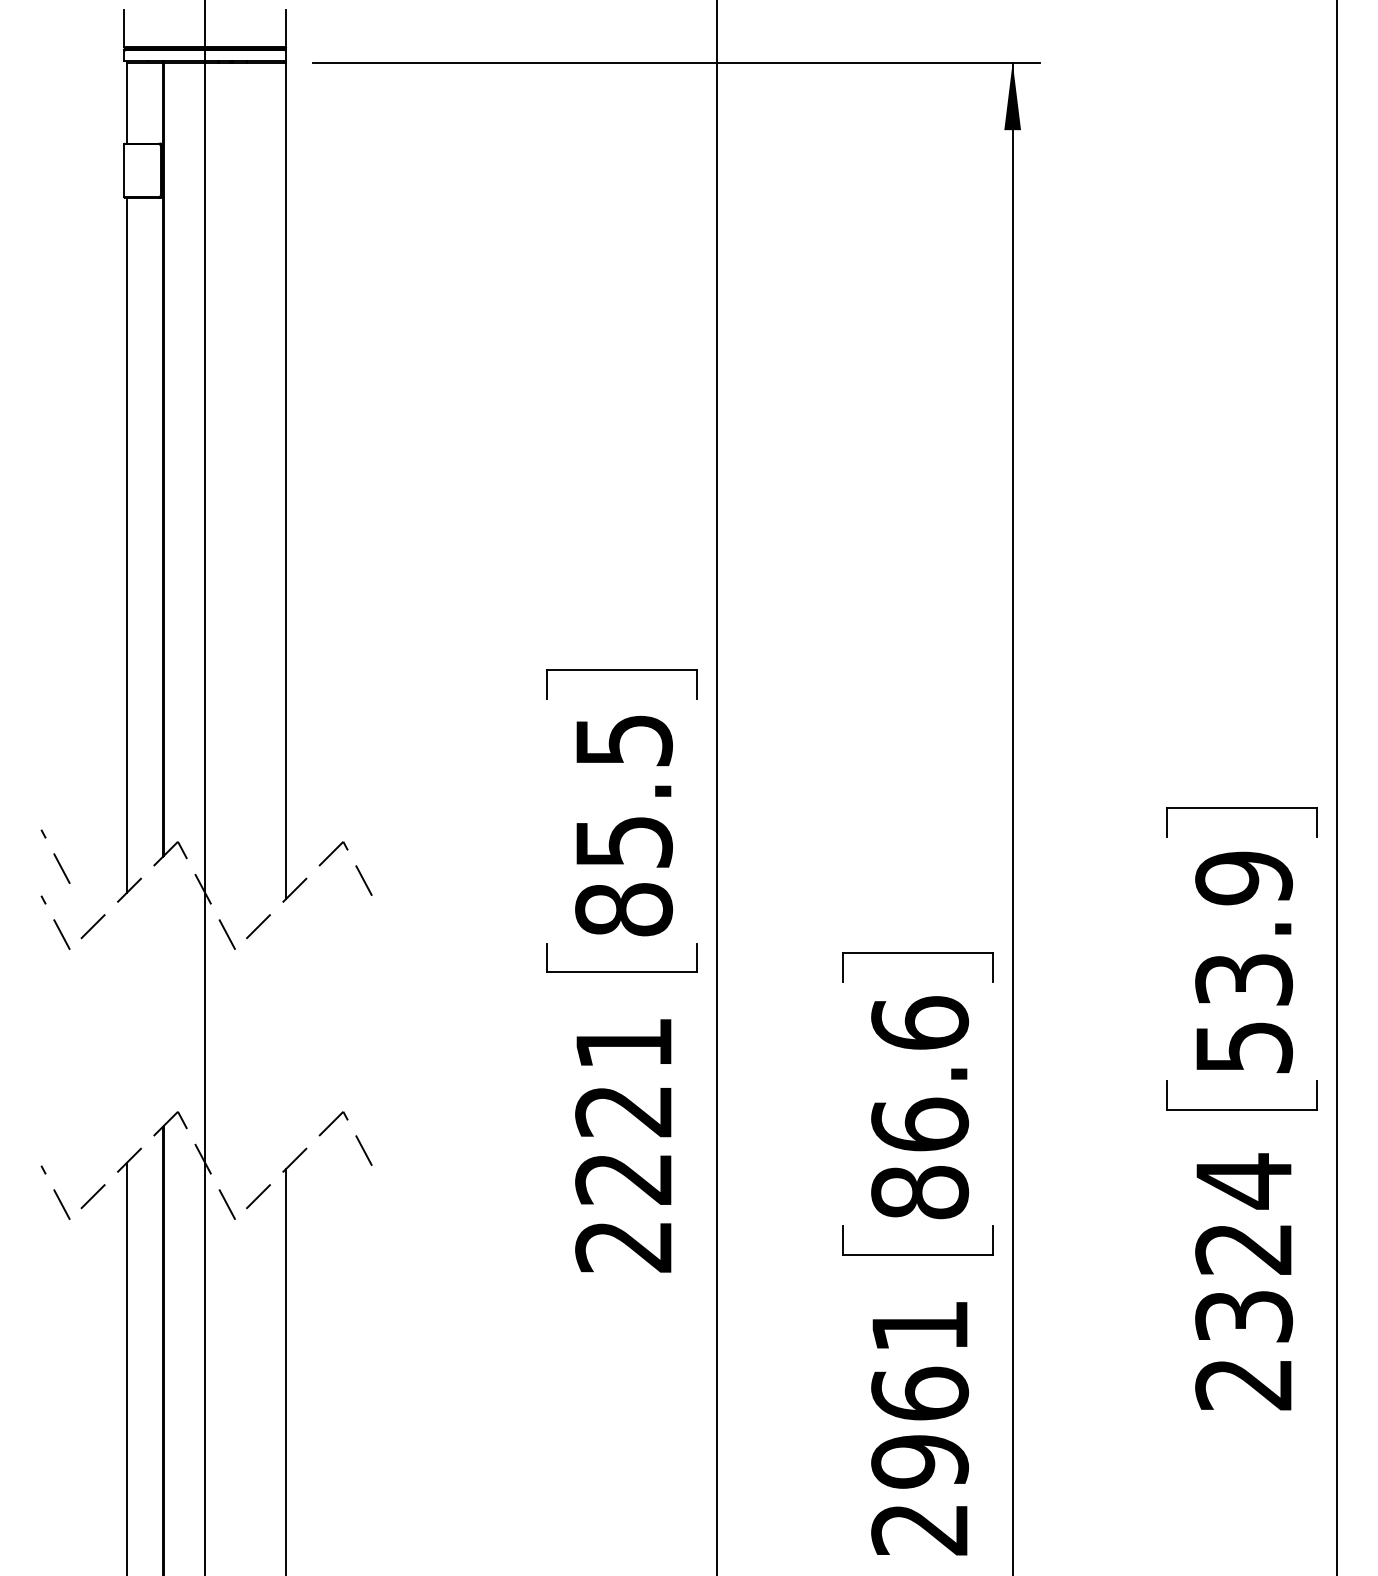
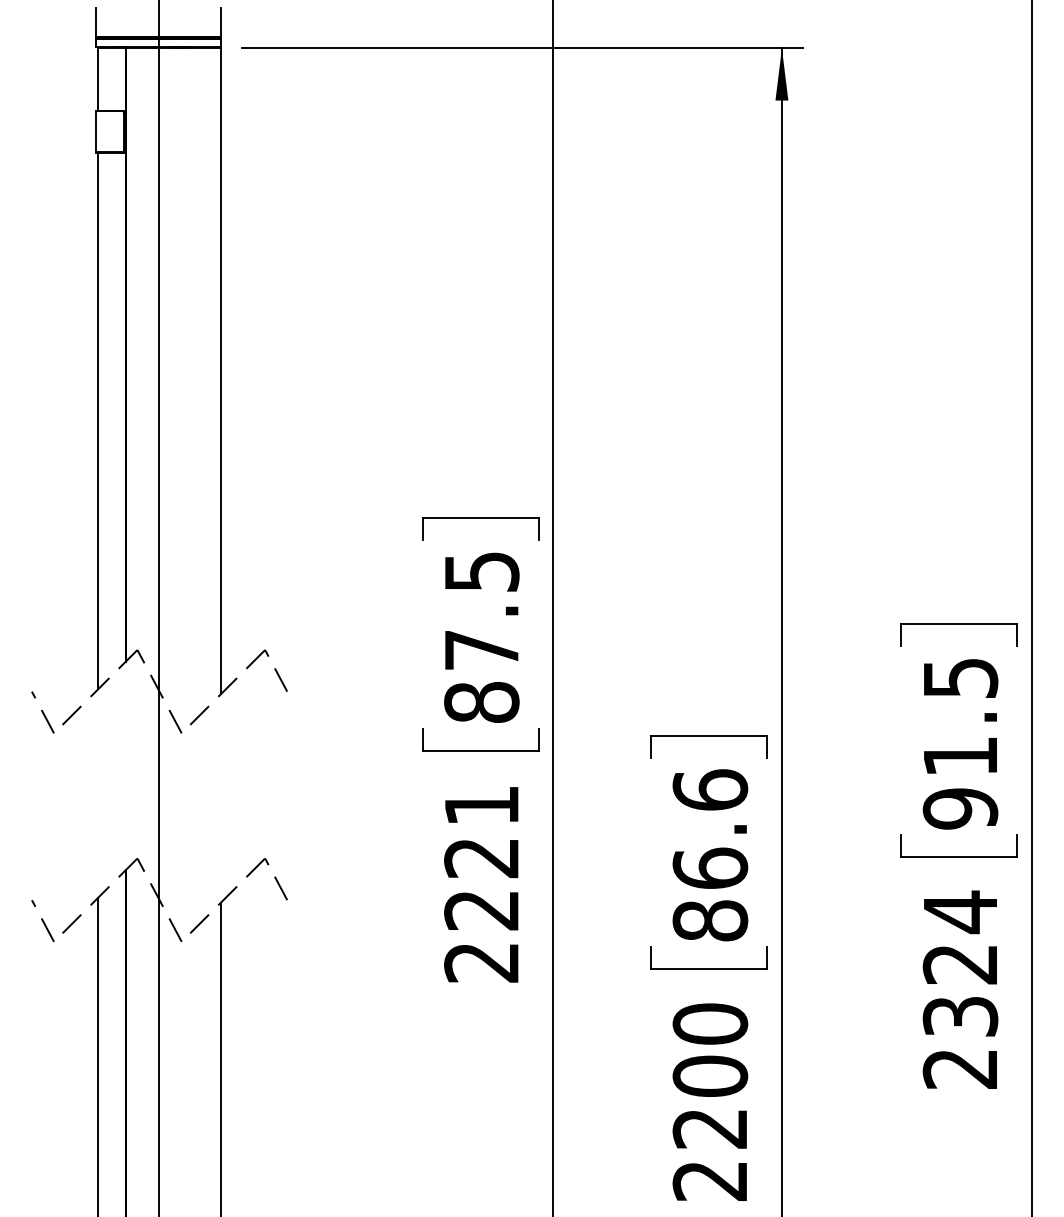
text: (624, 842) -> (482, 650), 85.5 -> 87.5
line: (55, 856) -> (42, 661), removed
text: (1244, 962) -> (960, 743), 53.9 -> 91.5
text: (920, 1393) -> (710, 1076), 2961 -> 2200

